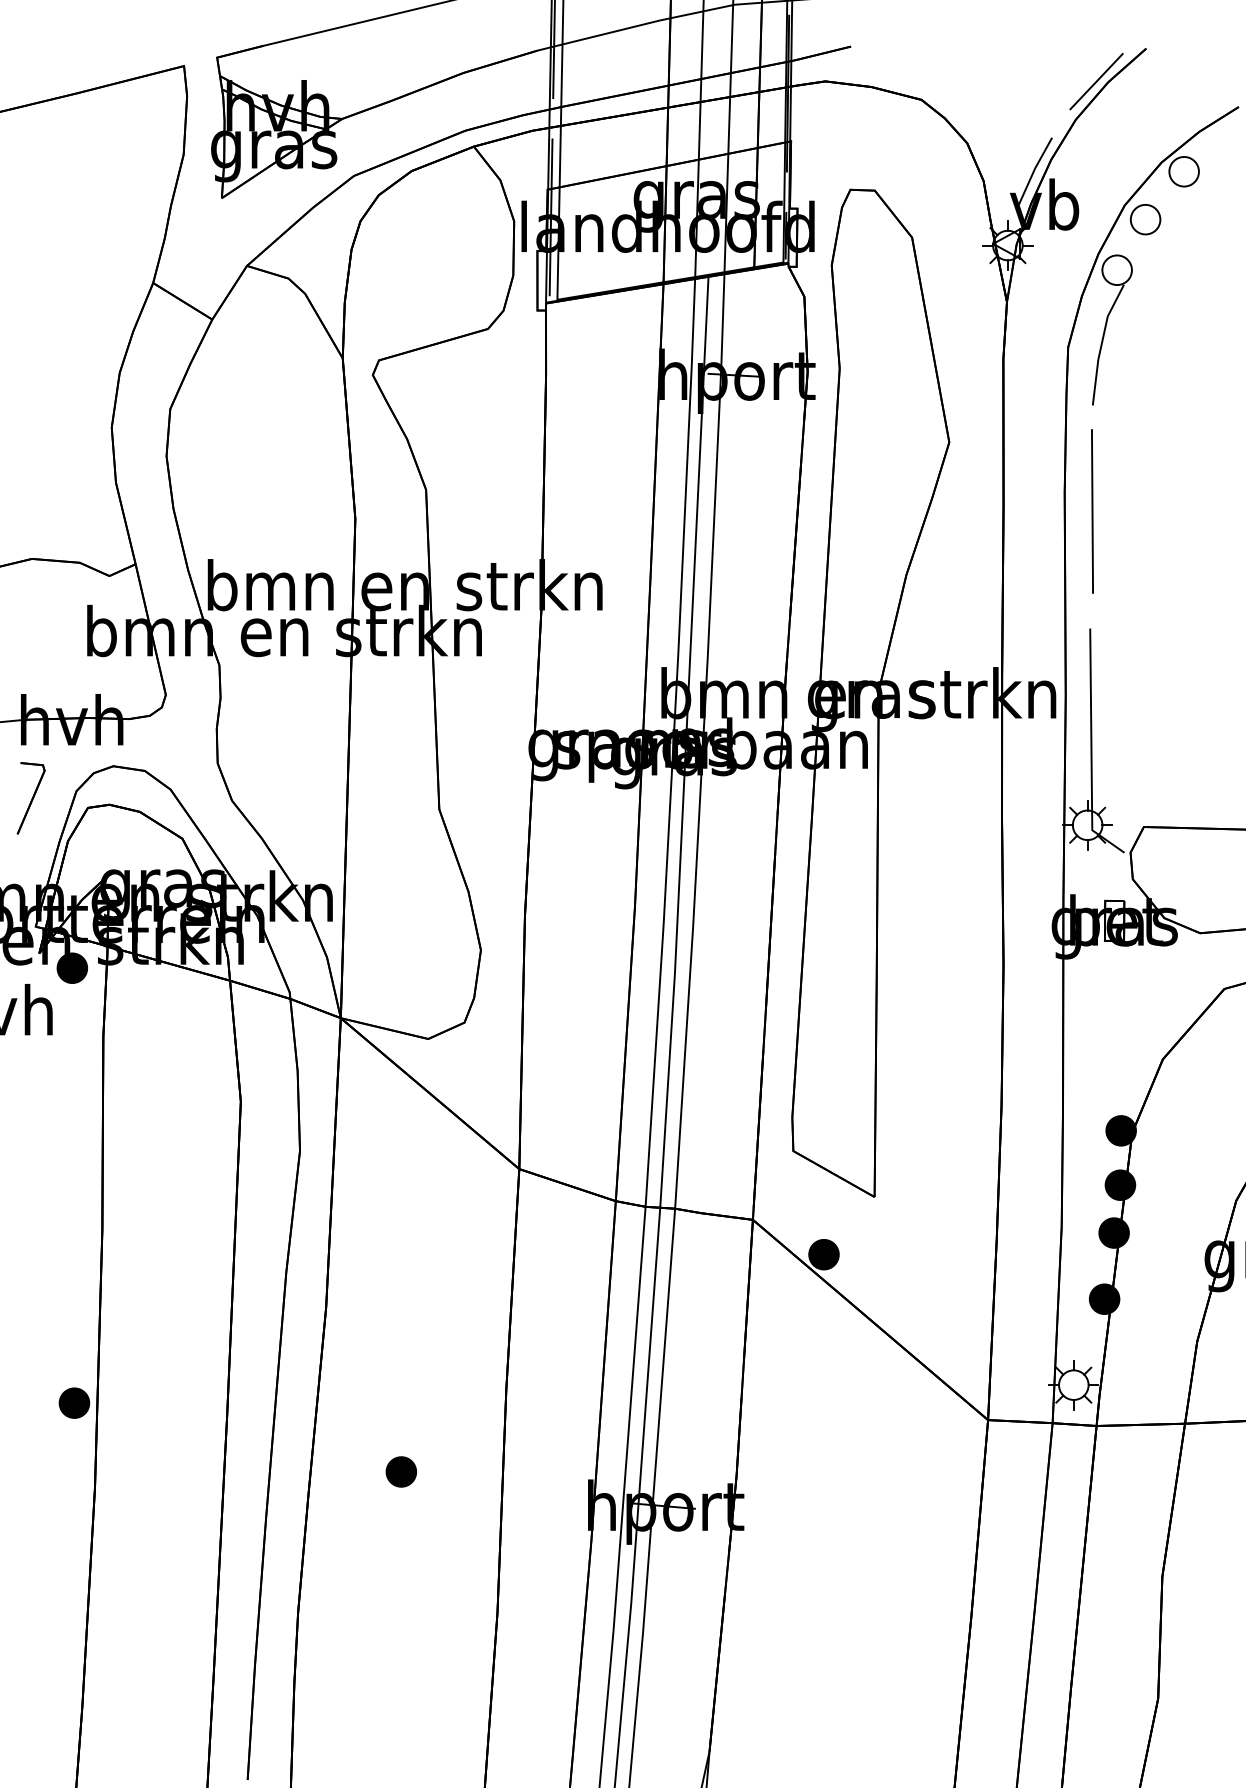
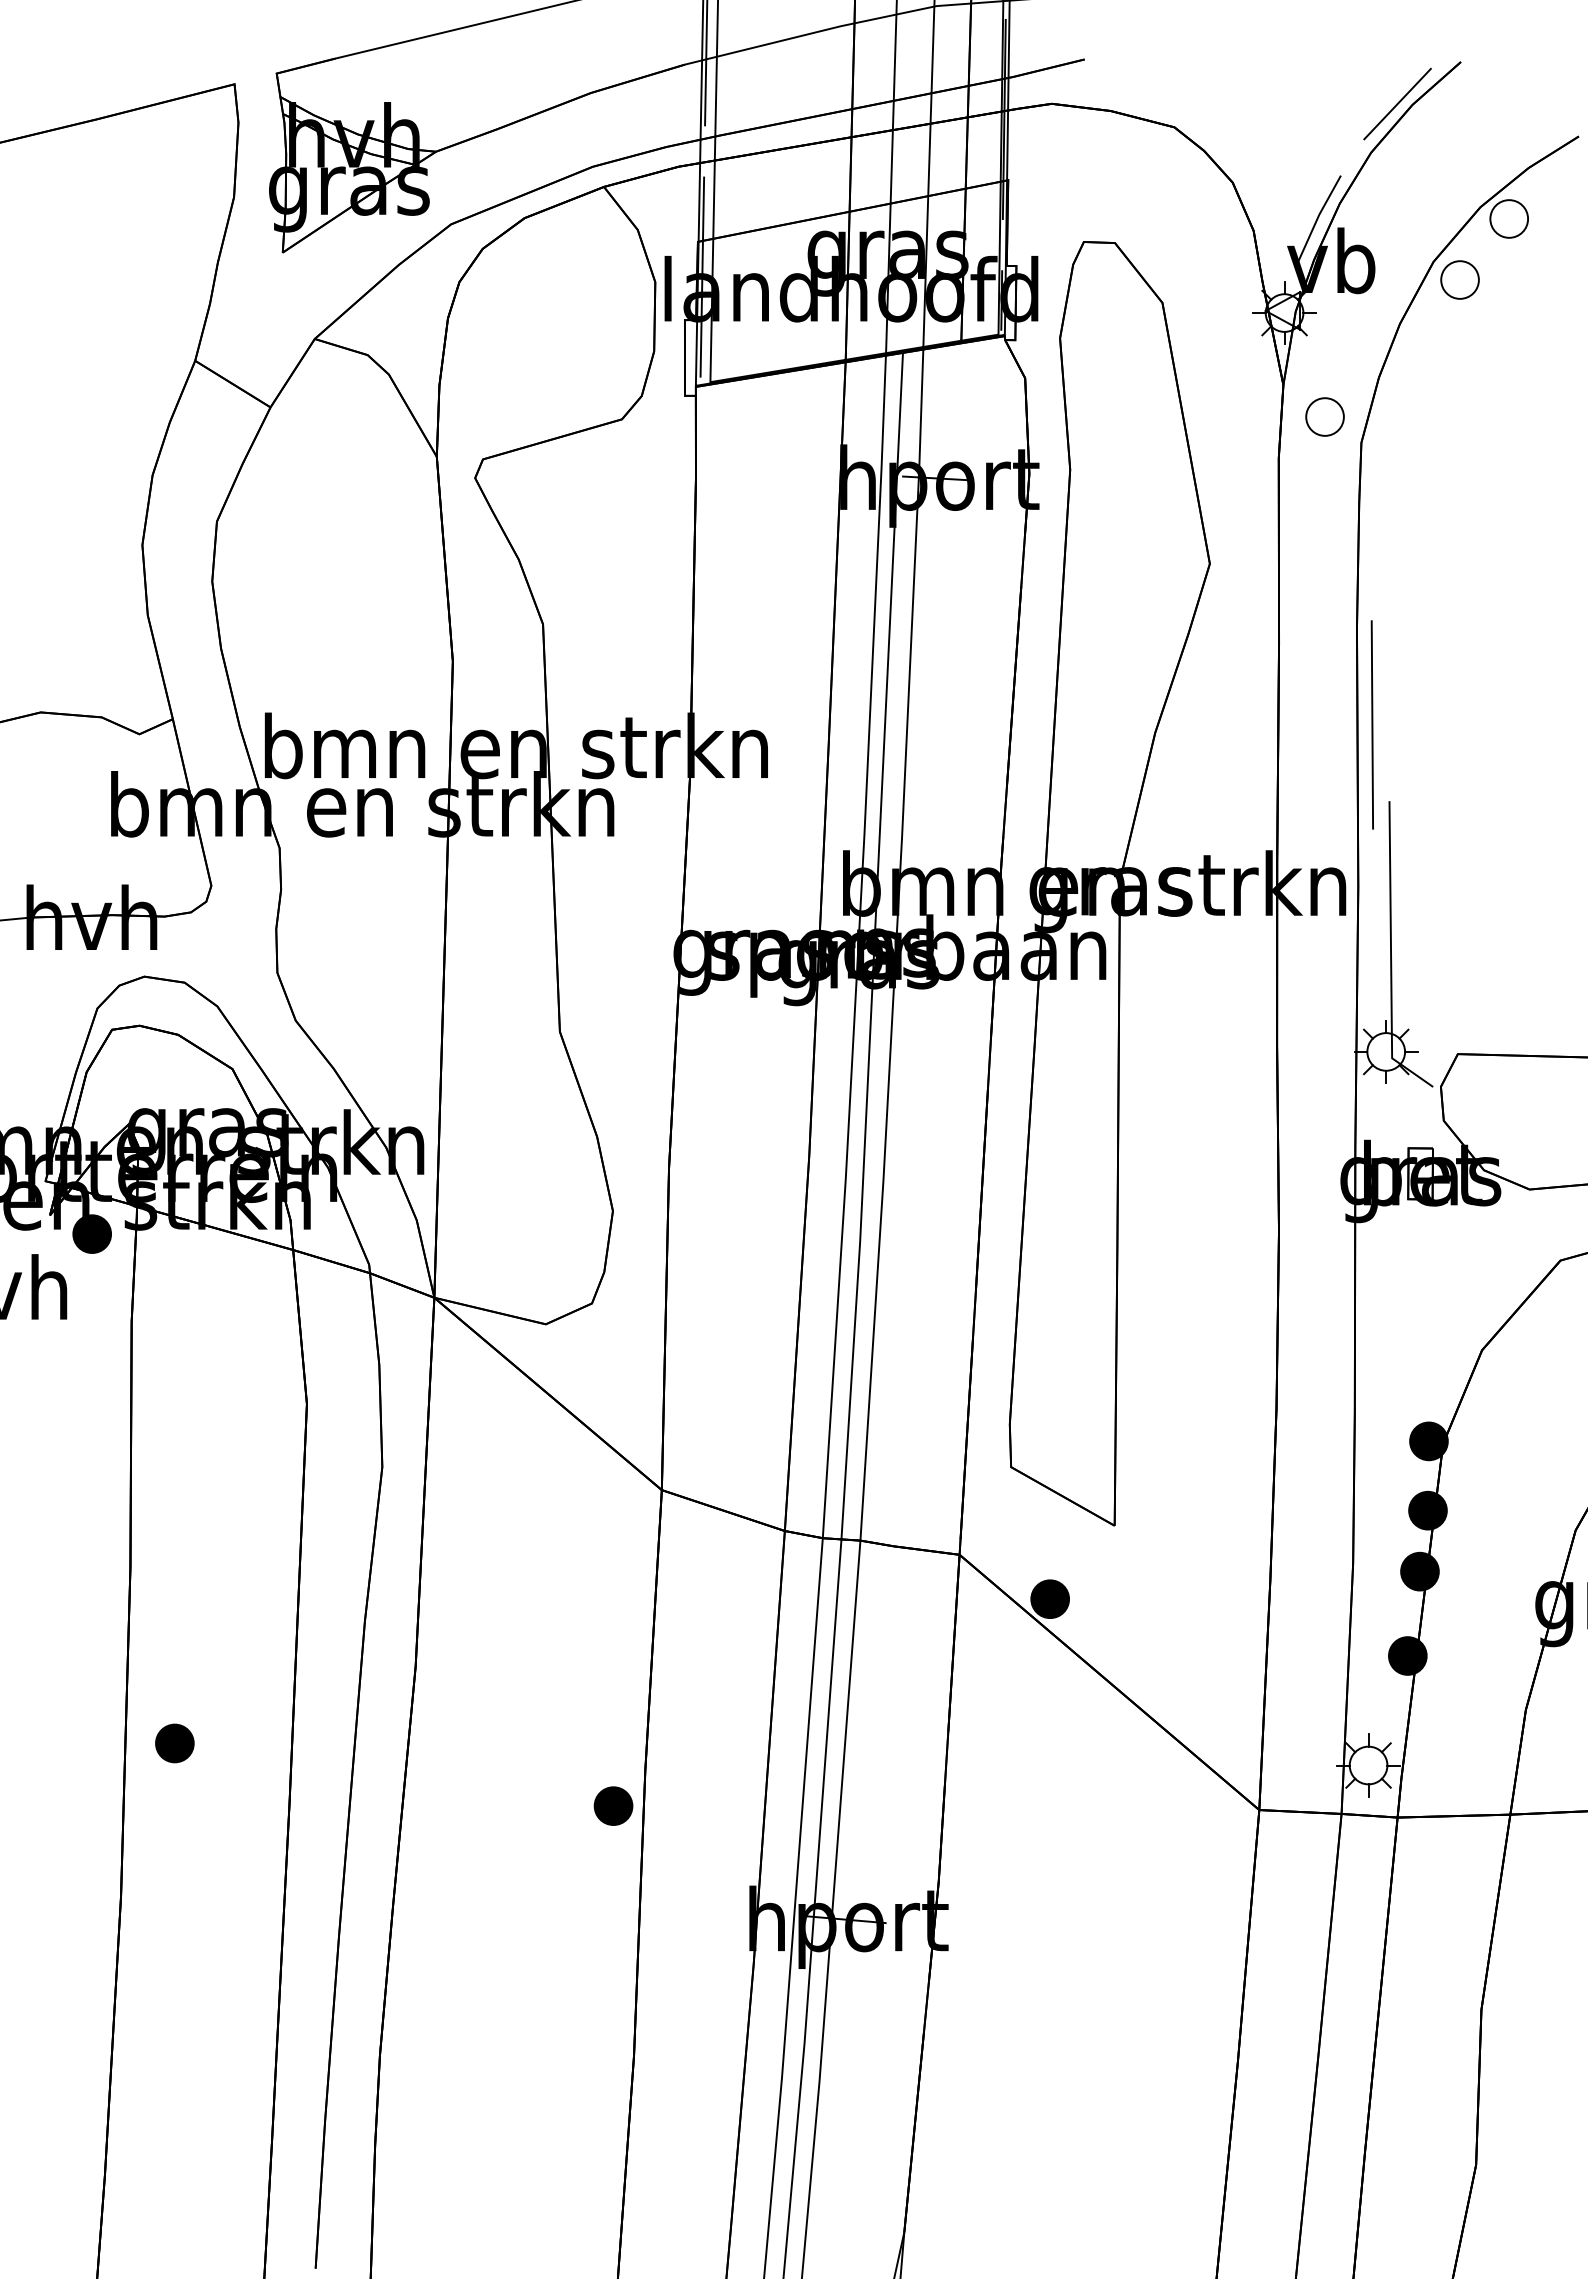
part: (1039, 326) -> (1324, 416), added
part: (1105, 329) -> (1409, 420), removed
line: (1091, 511) -> (1371, 724), moved
part: (31, 798) -> (39, 1017), removed
part: (74, 1403) -> (174, 1743), moved
part: (401, 1471) -> (613, 1805), moved

